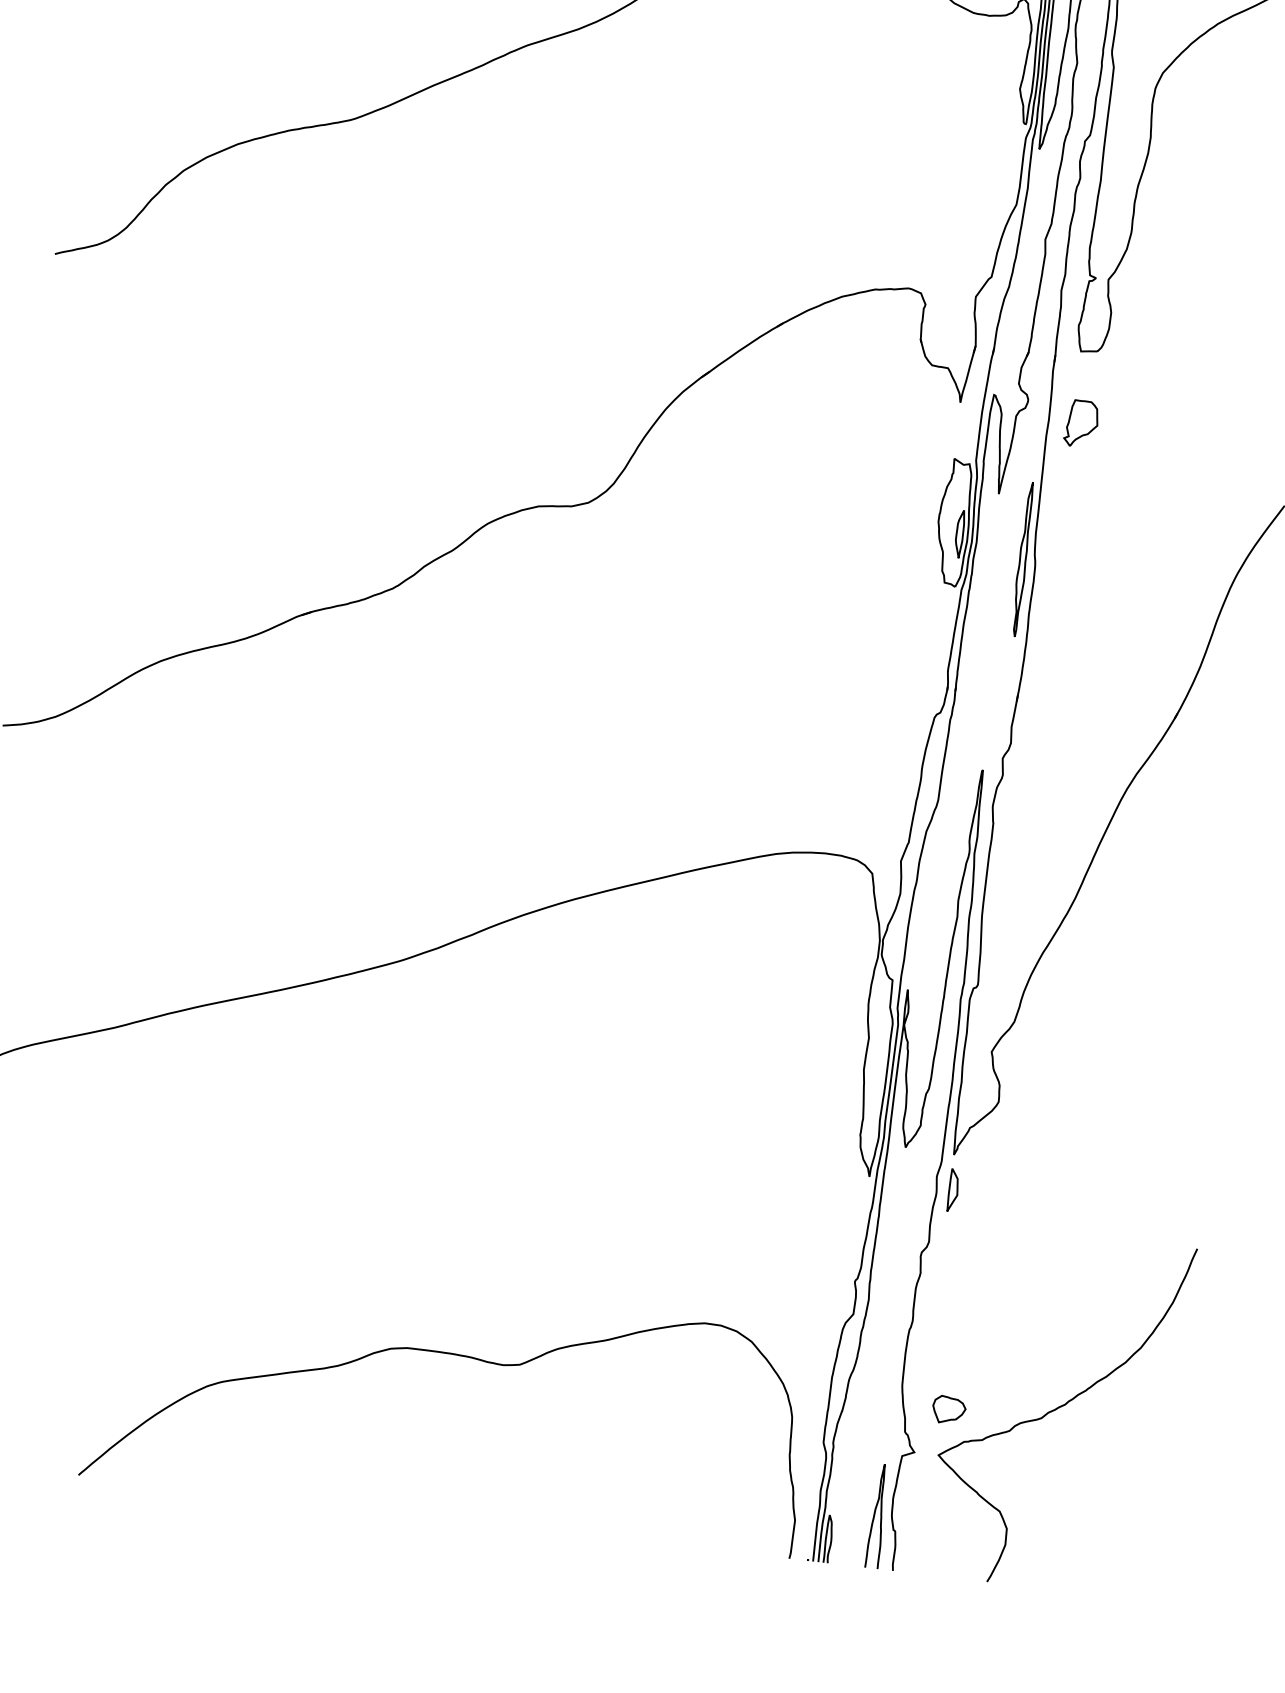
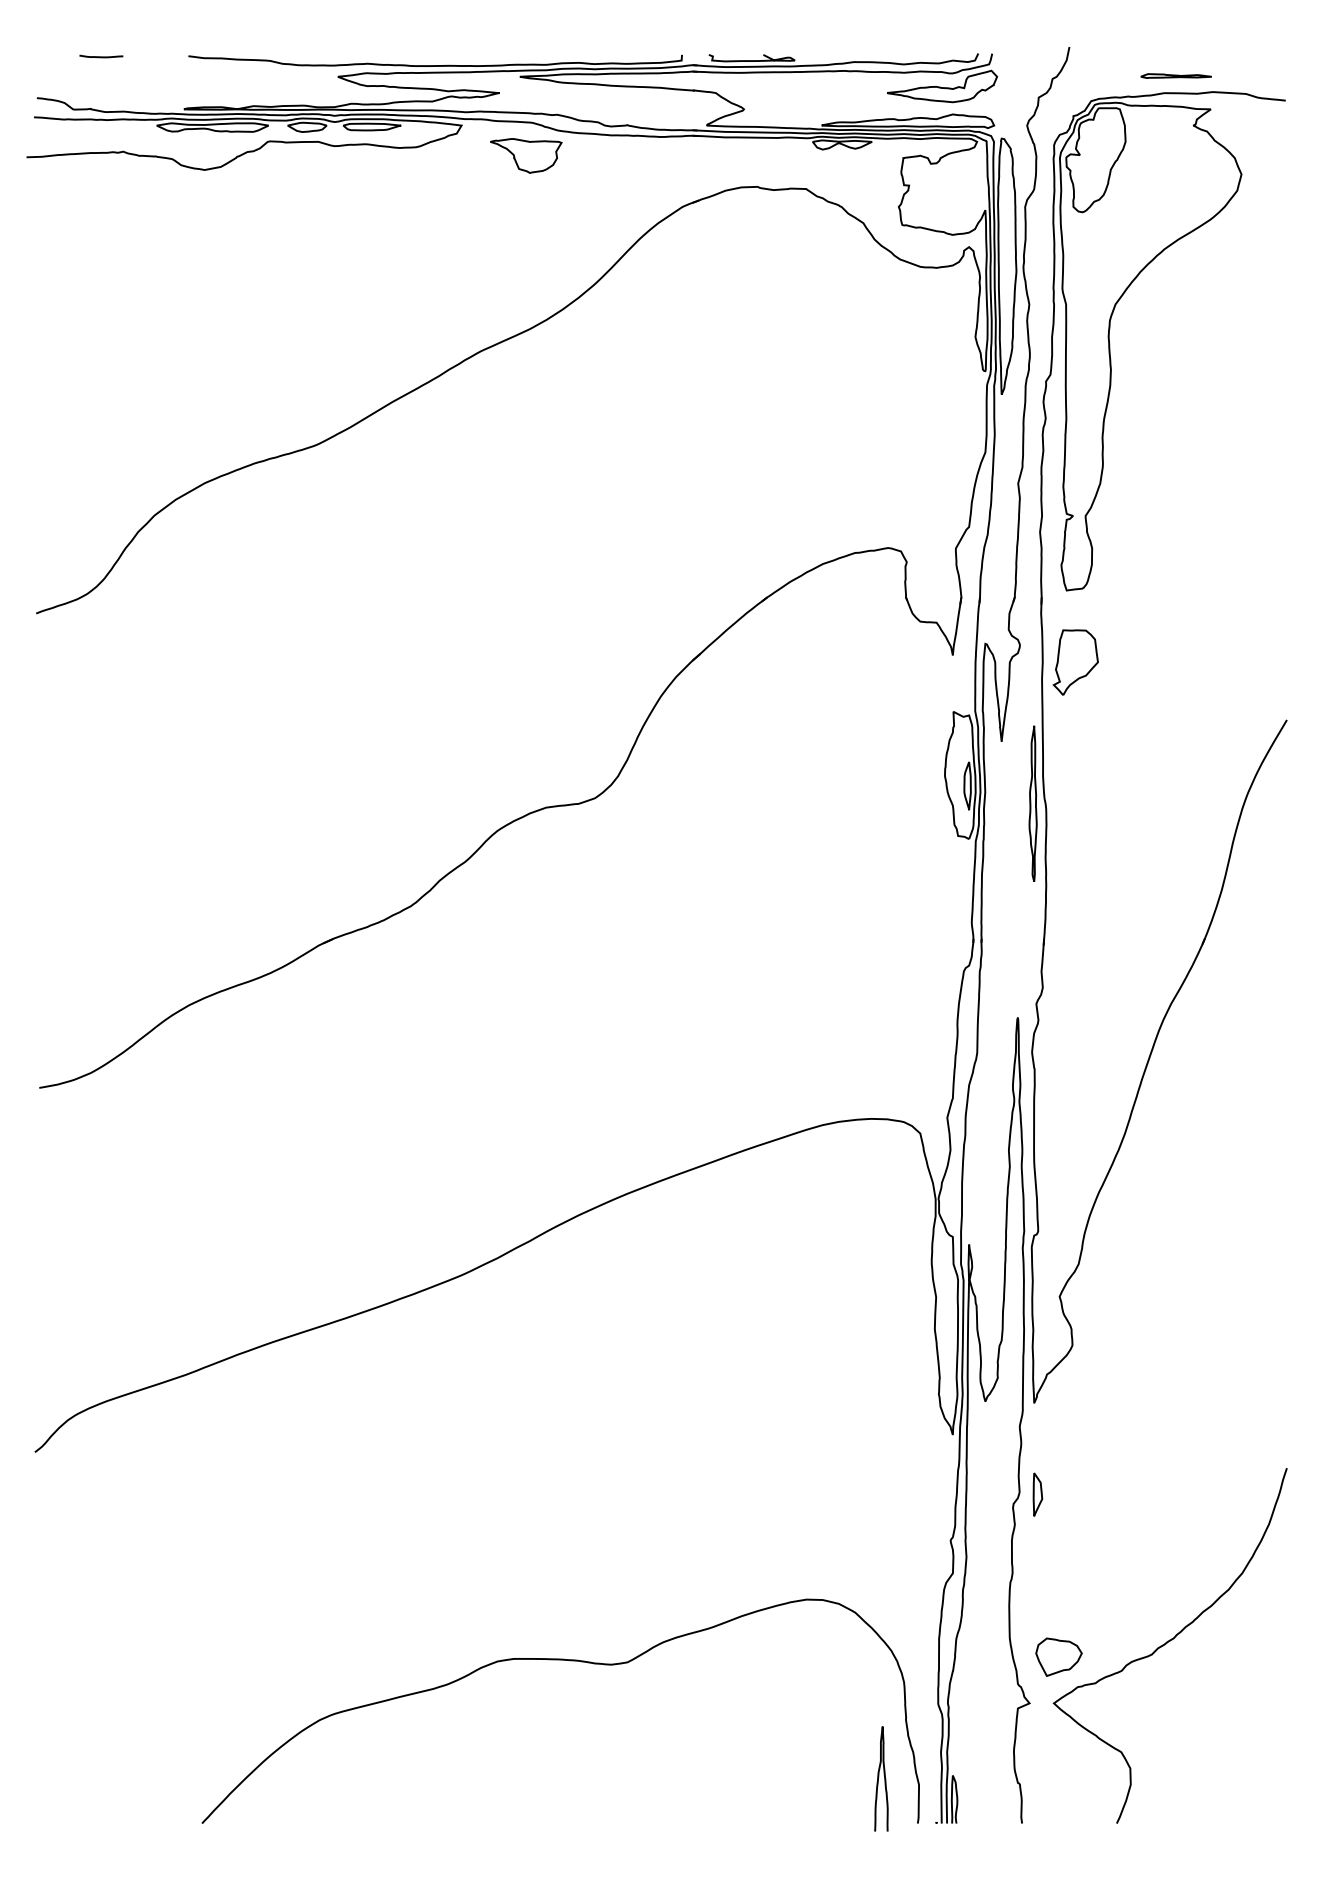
part: (1081, 423) -> (1075, 662), size x1.4
part: (953, 1190) -> (1037, 1494), moved
part: (949, 1410) -> (1059, 1657), size x1.4
curve: (875, 1514) -> (879, 1777), moved

